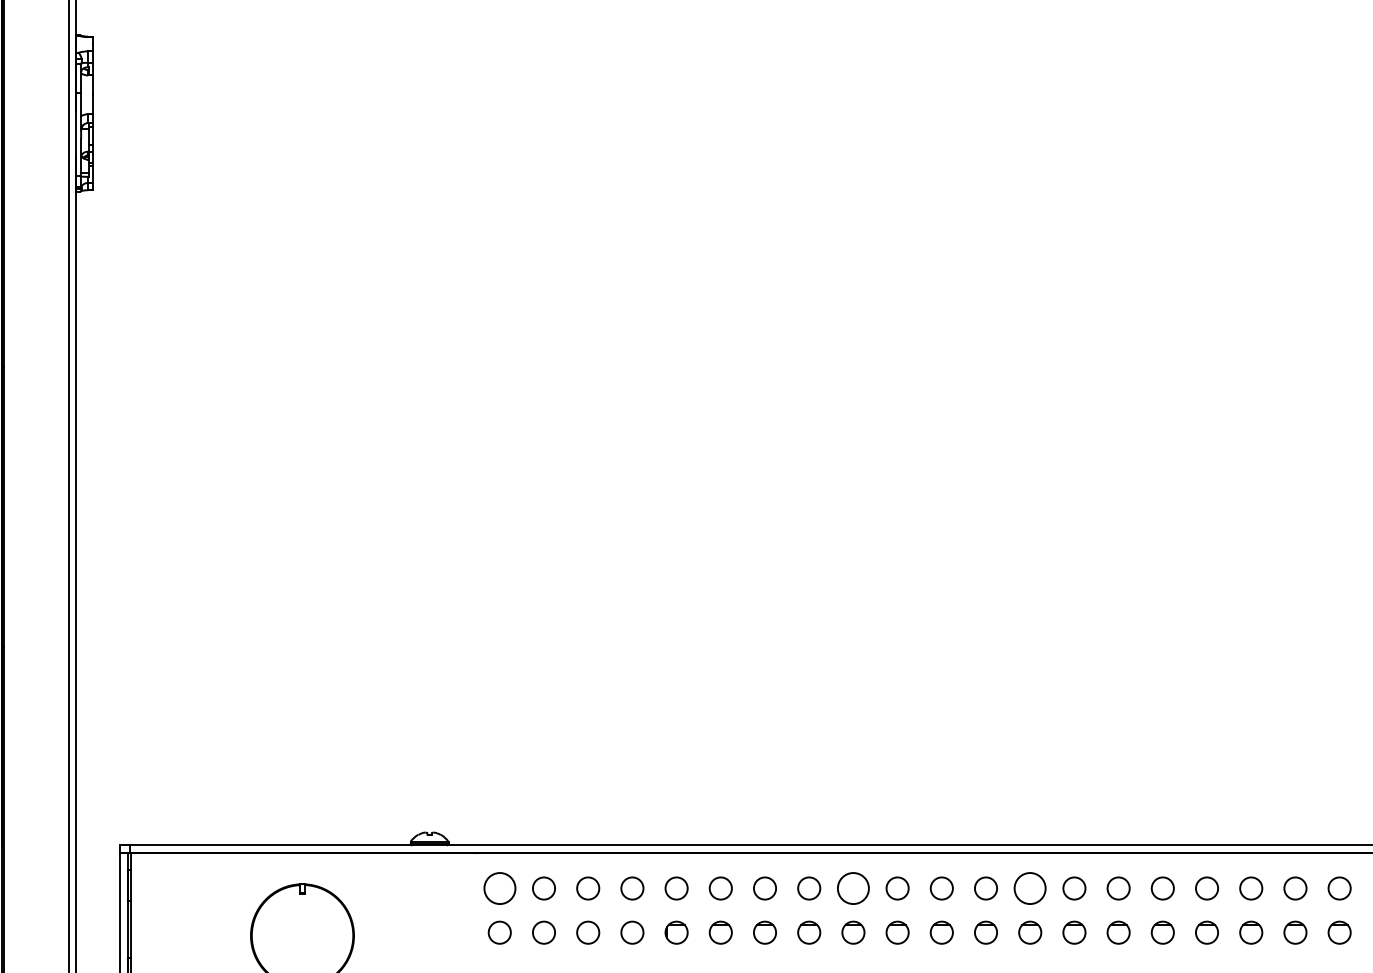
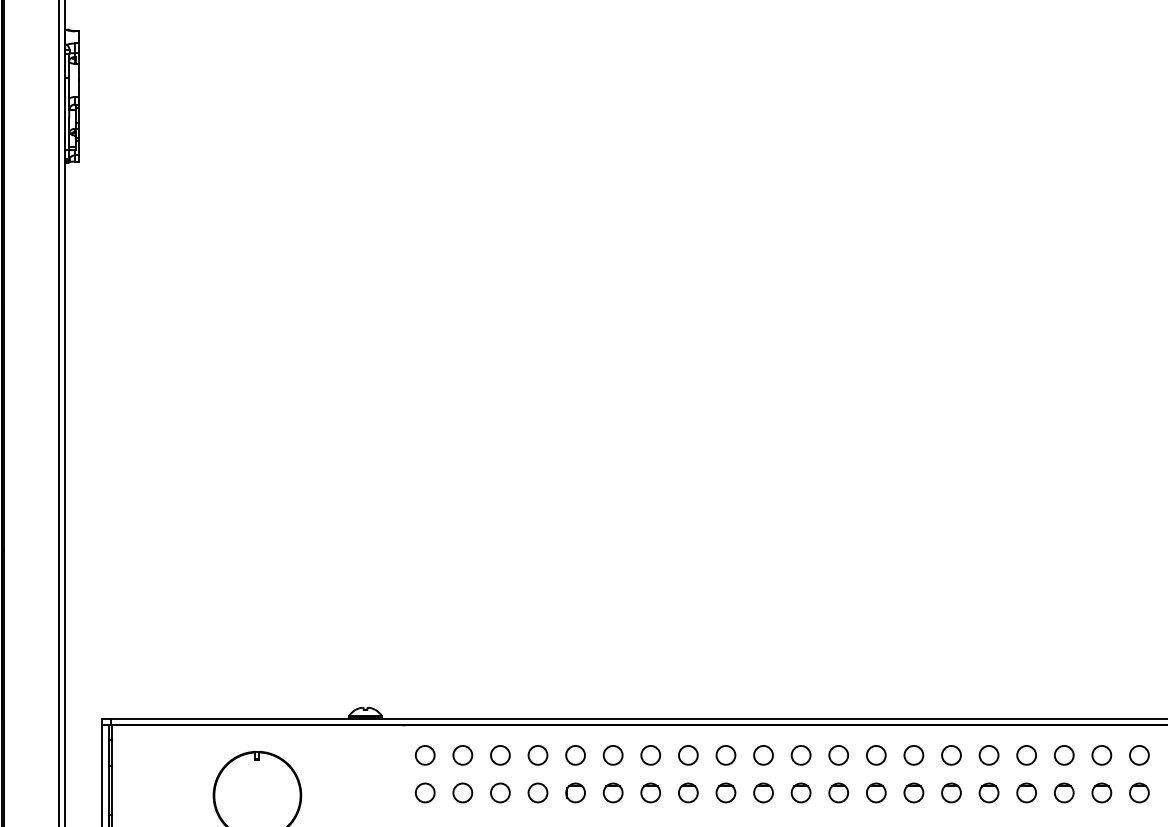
circle: (499, 888) -> (424, 755), size x0.71
circle: (853, 888) -> (726, 755), size x0.71
circle: (1030, 888) -> (876, 755), size x0.71

